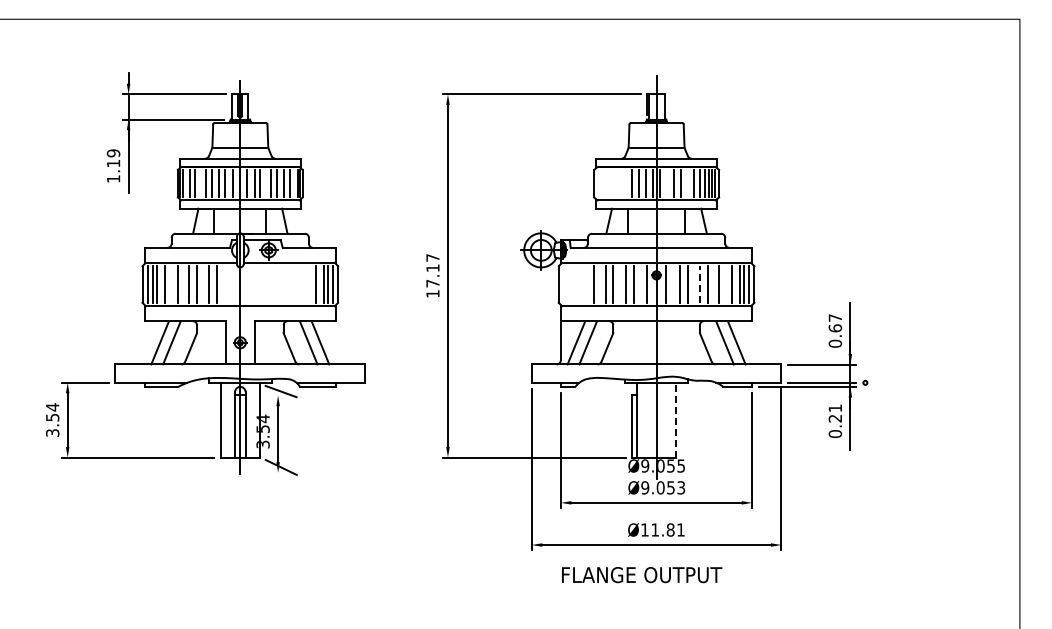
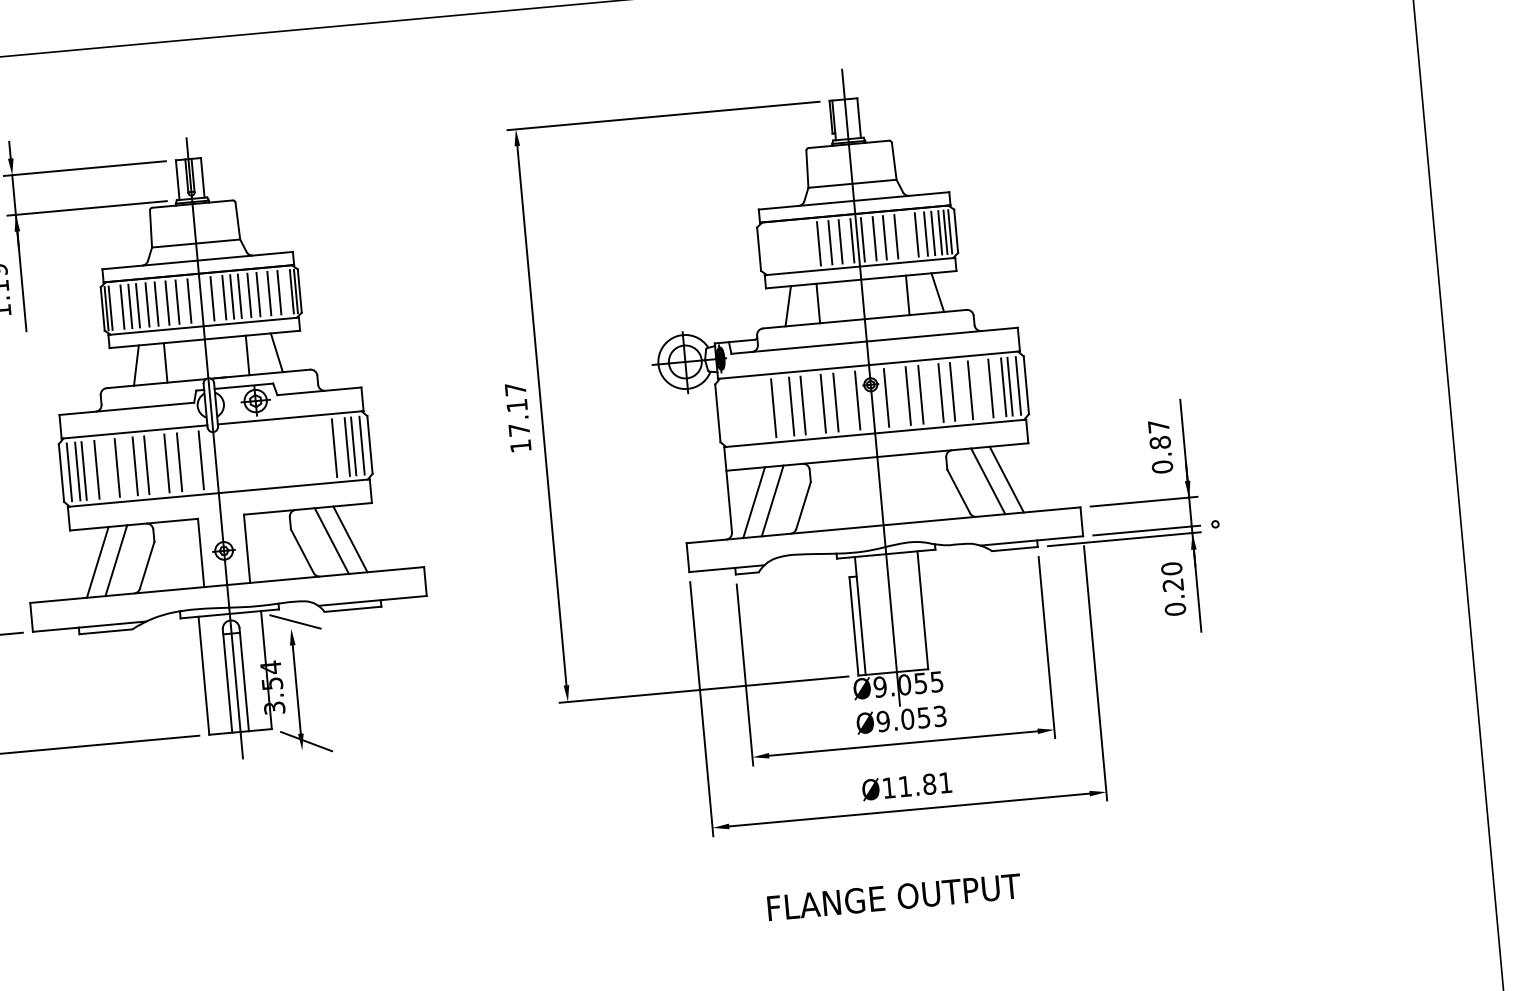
line: (200, 183) -> (138, 305), added
line: (264, 183) -> (239, 296), added
line: (667, 183) -> (874, 238), added
line: (231, 284) -> (201, 460), added
line: (700, 284) -> (941, 392), dashed -> solid
text: (834, 328) -> (1158, 443), 0.67 -> 0.87
text: (835, 408) -> (1171, 569), 0.21 -> 0.20
line: (676, 419) -> (922, 609), dashed -> solid
text: (642, 575) -> (895, 897), moved

